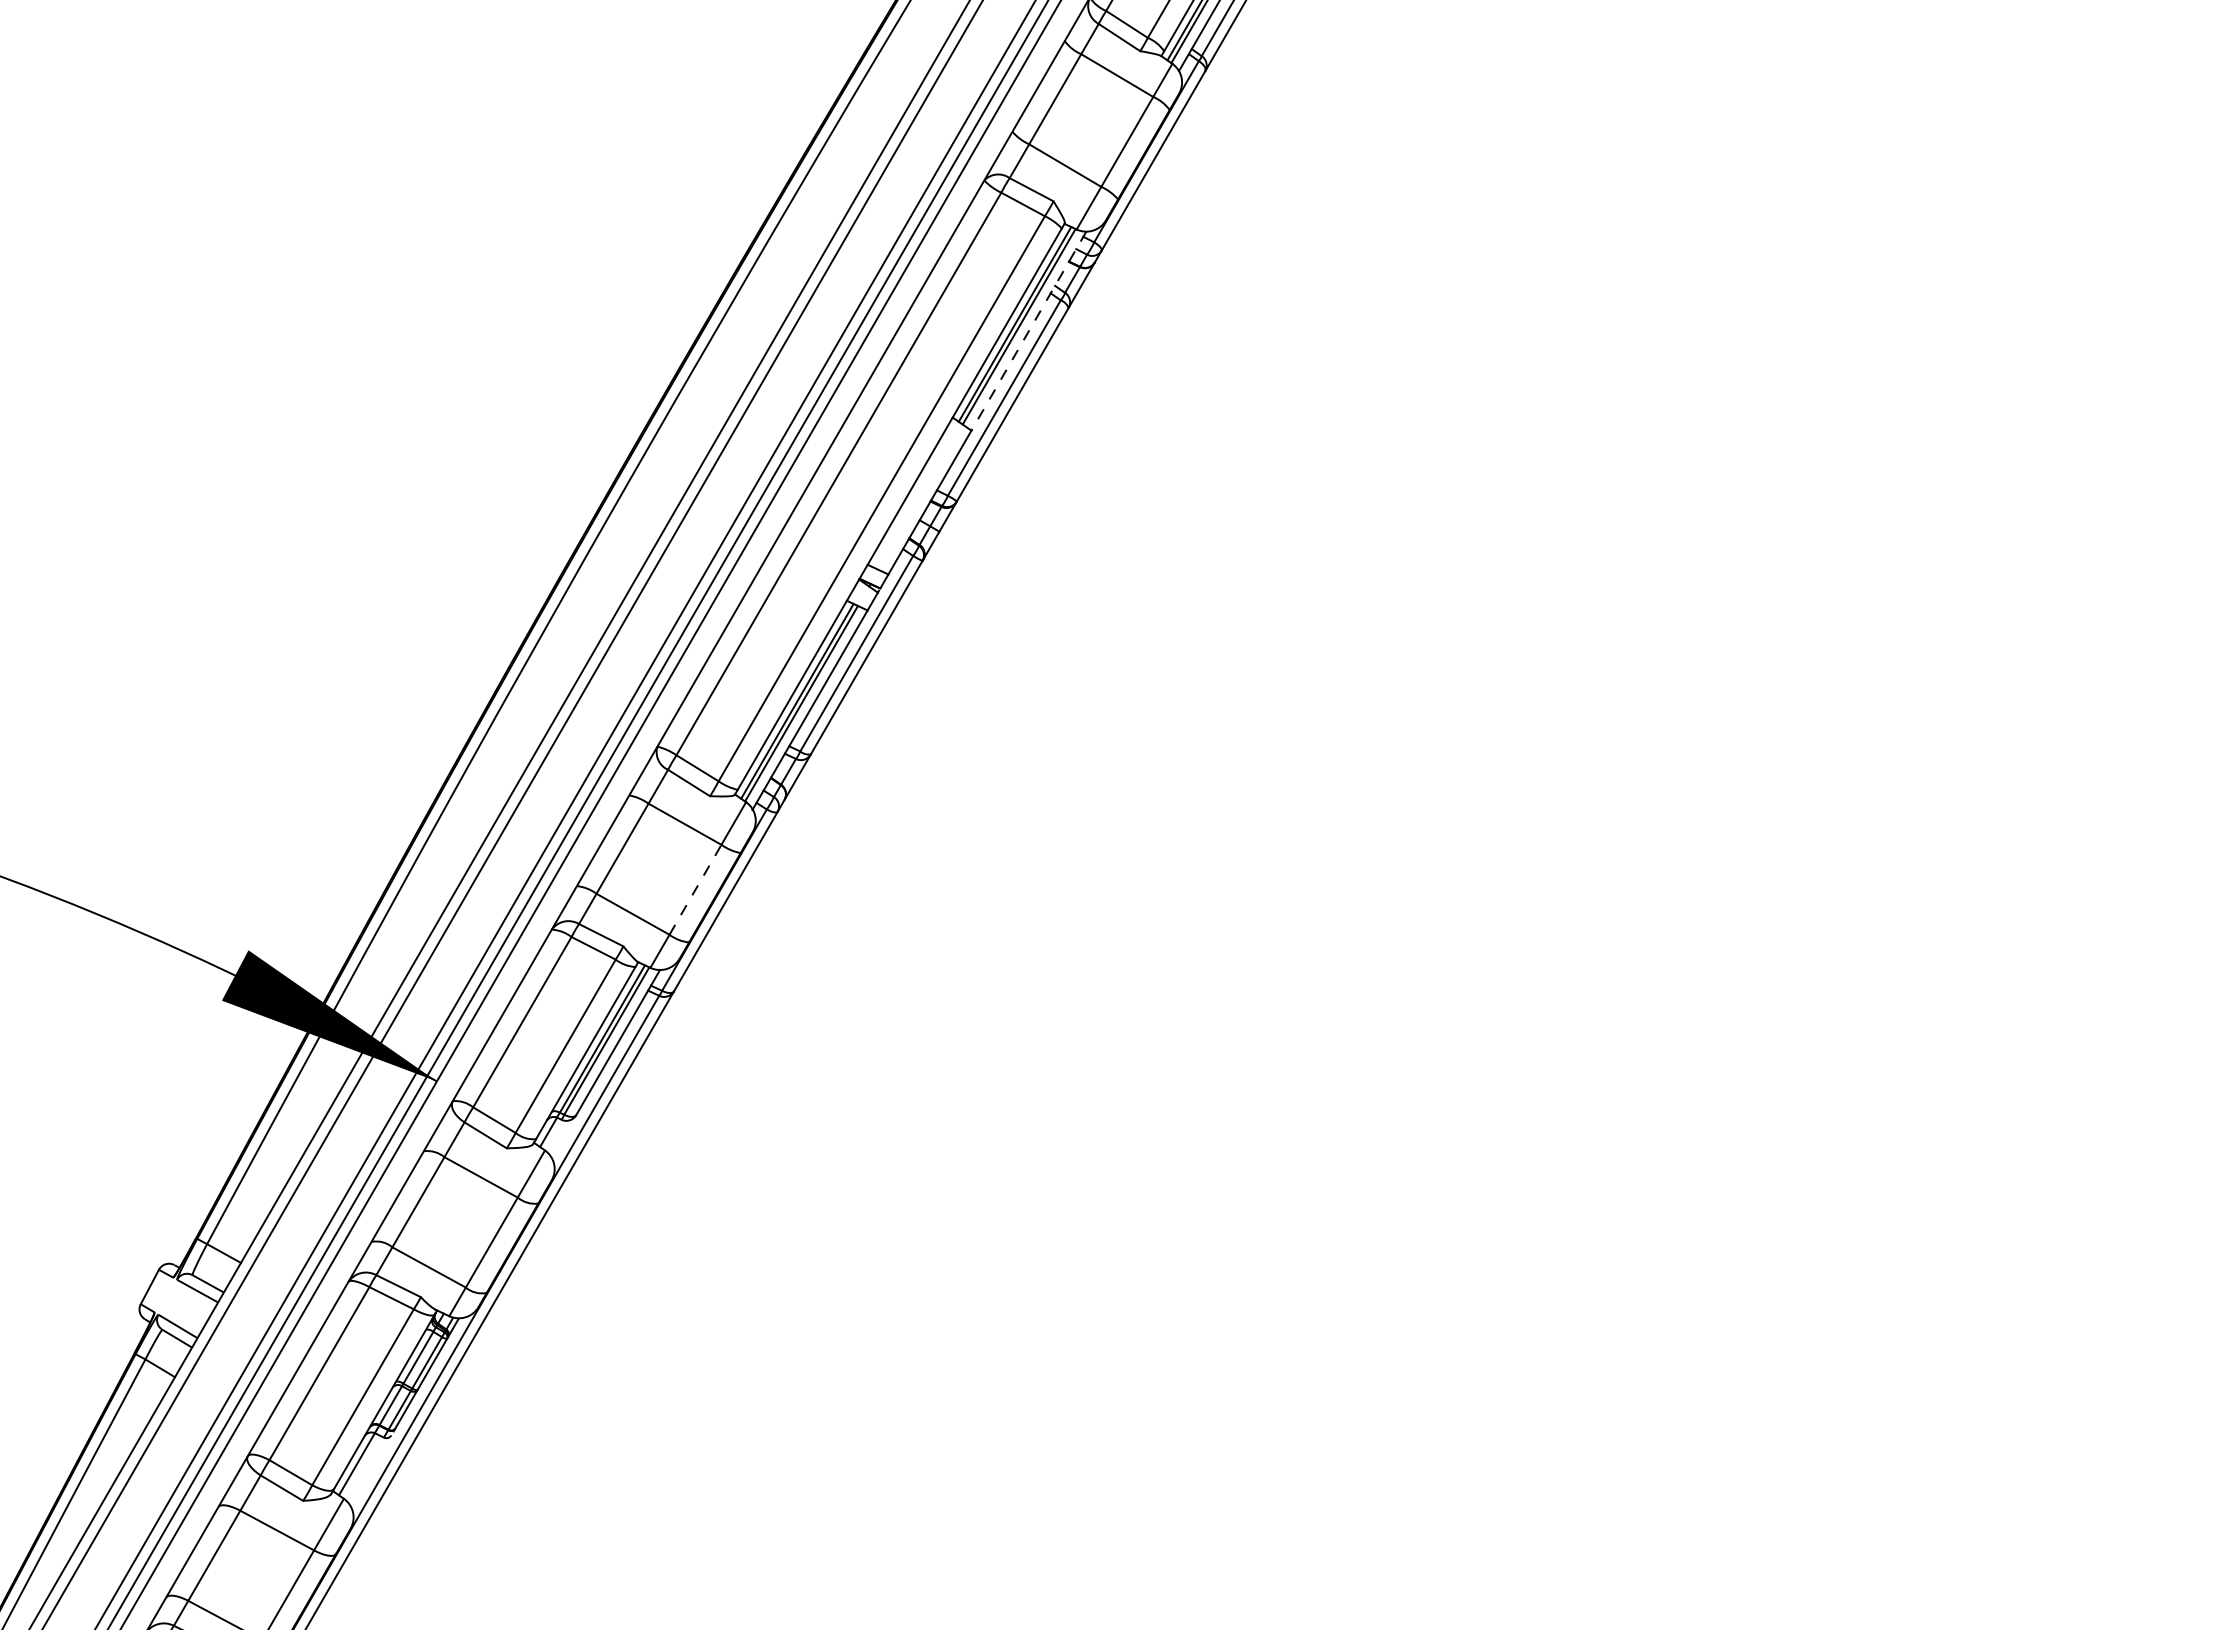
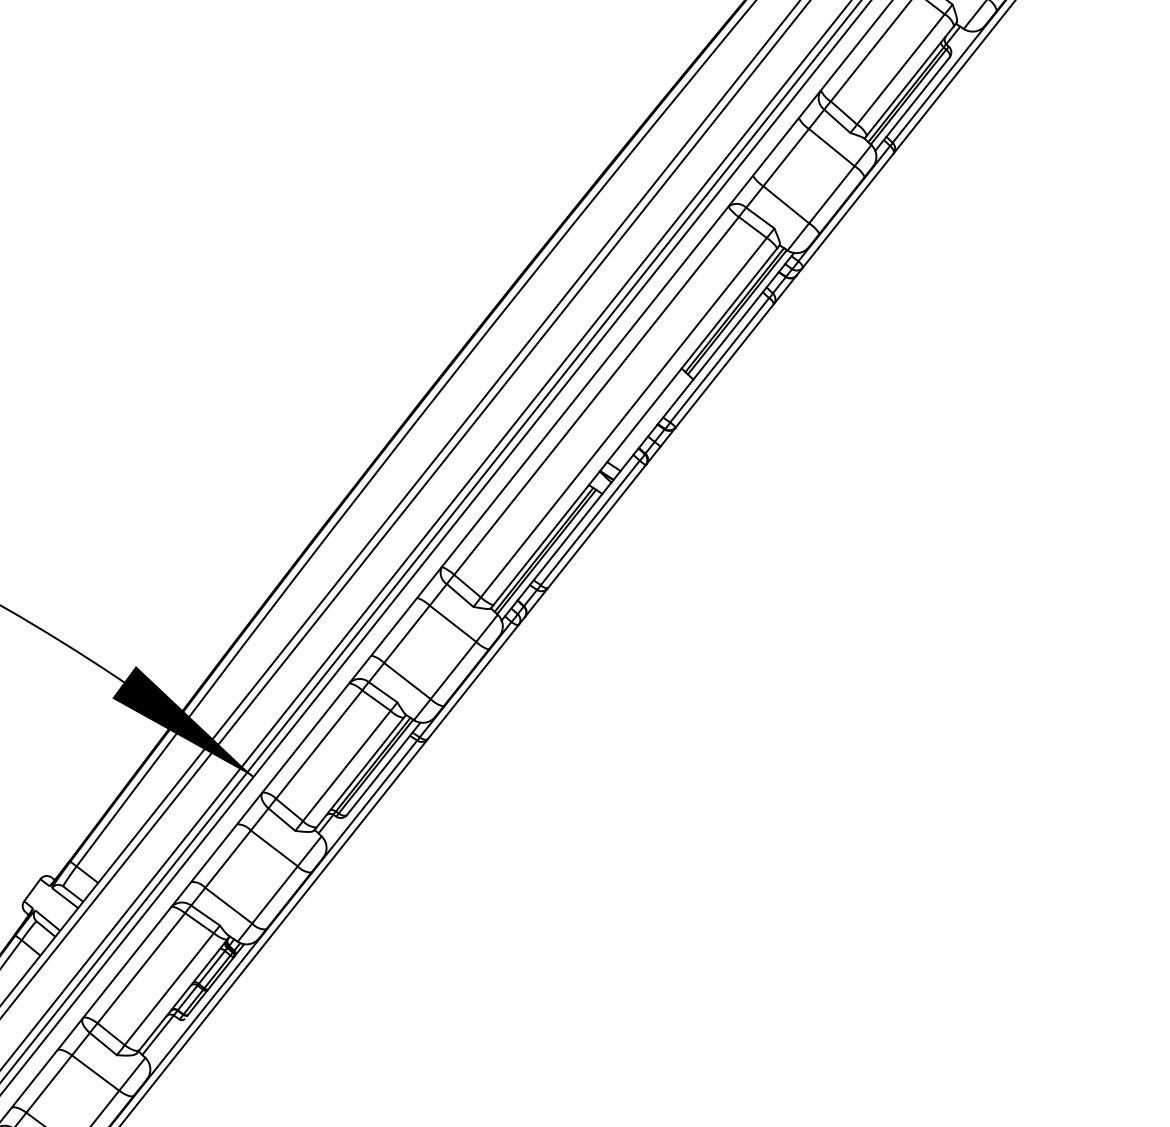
line: (1028, 331) -> (743, 316), dashed -> solid
line: (695, 889) -> (453, 670), dashed -> solid

